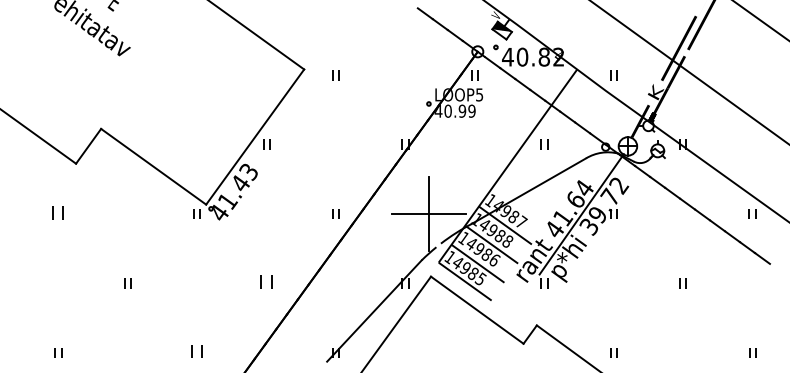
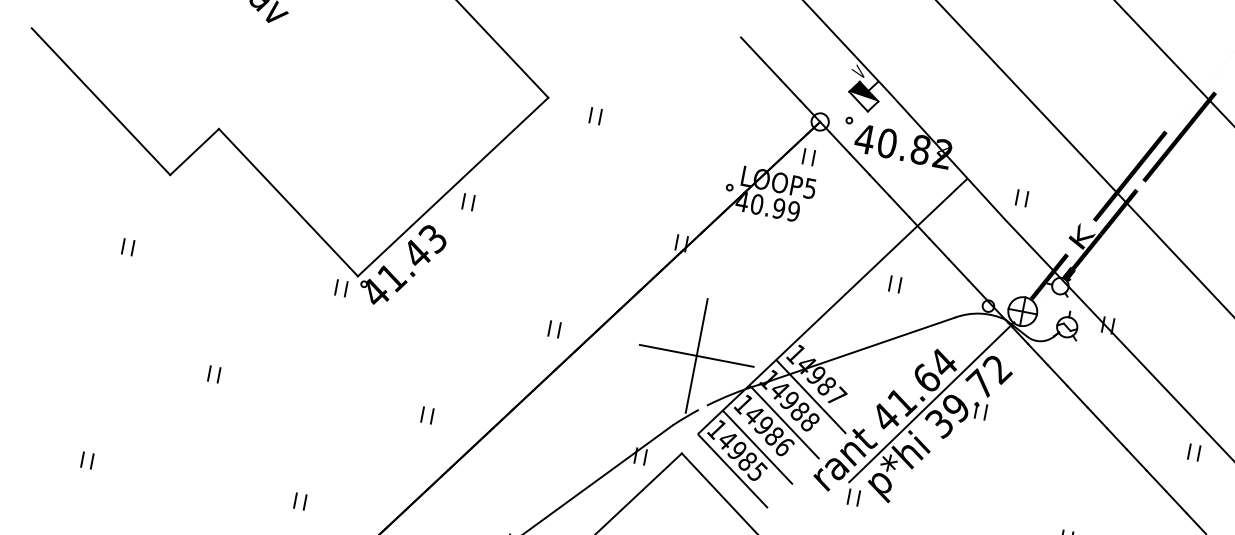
part: (58, 213) -> (128, 246), size x0.62
part: (266, 283) -> (427, 415), size x0.62
part: (196, 352) -> (299, 500), size x0.62

